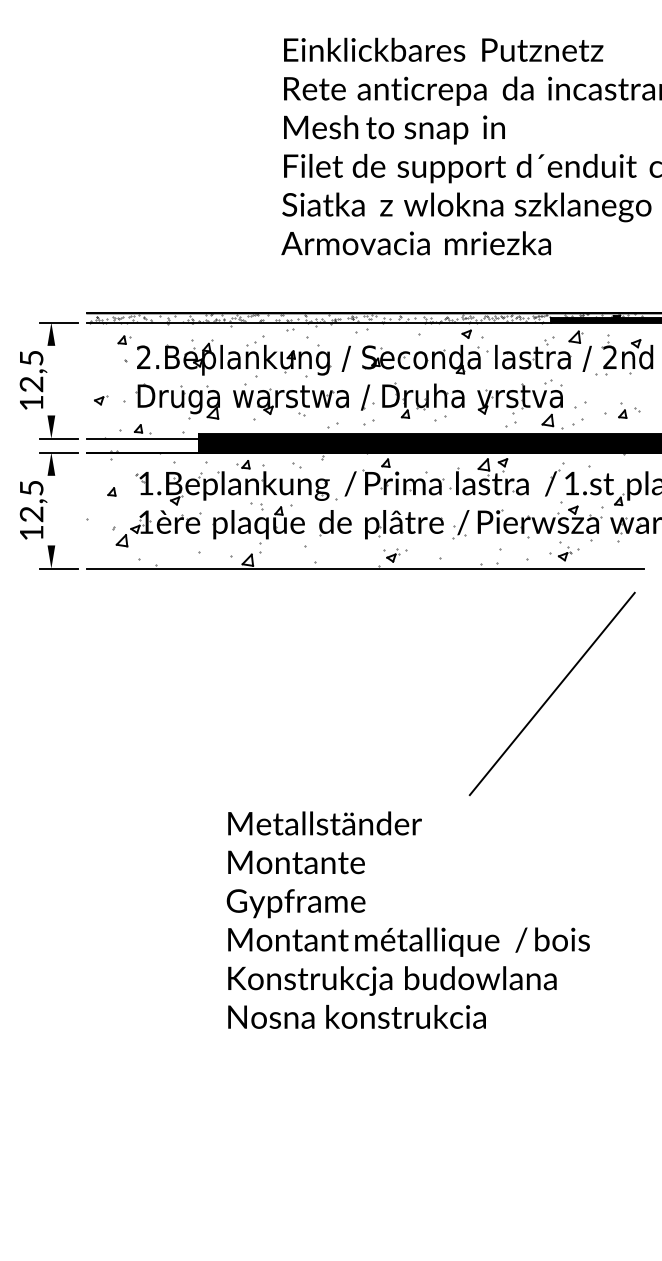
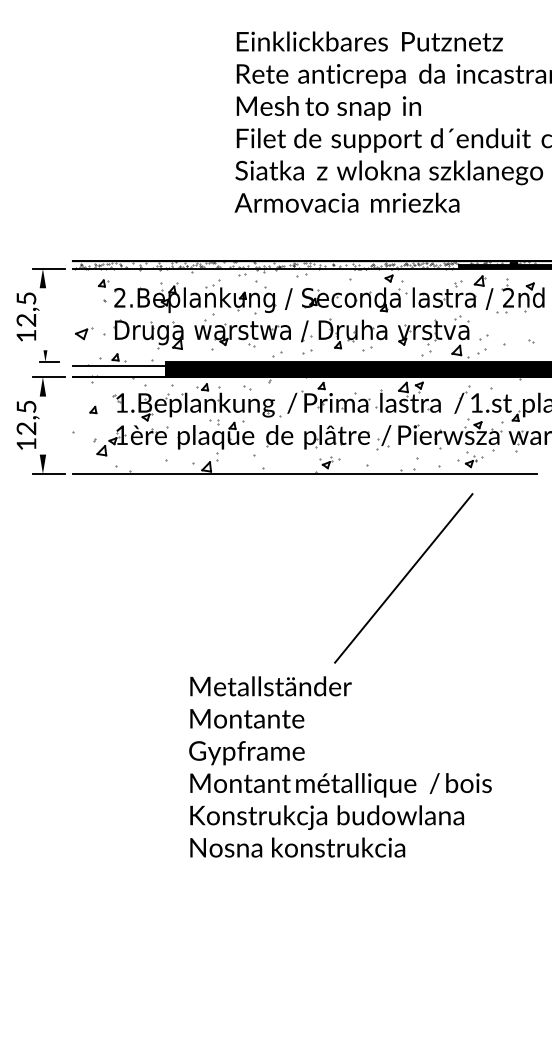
part: (101, 400) -> (84, 333), size x1.6
part: (622, 410) -> (518, 342), removed
part: (58, 427) -> (48, 356), size x0.6
line: (551, 693) -> (403, 578), moved

